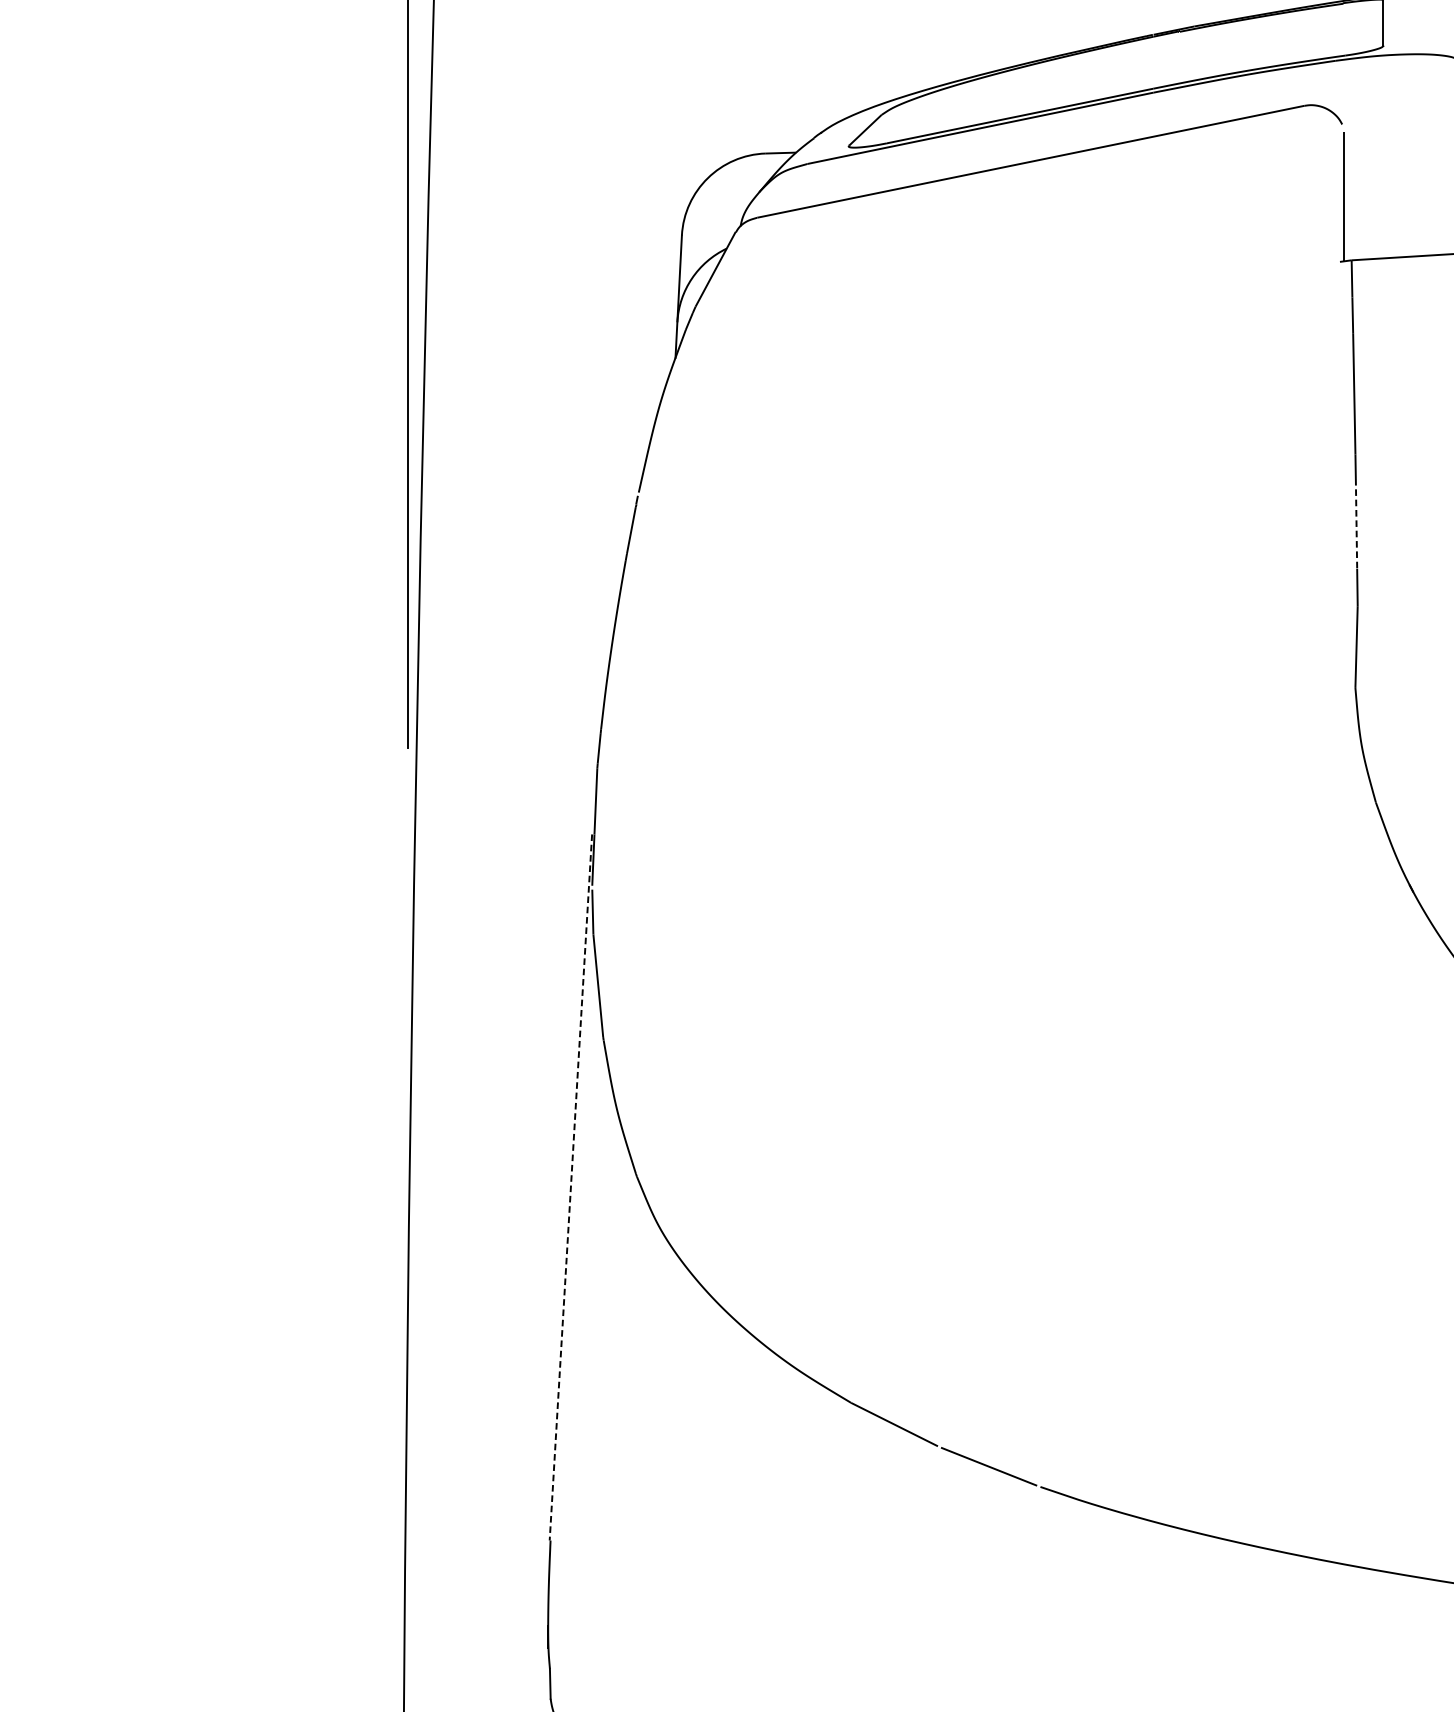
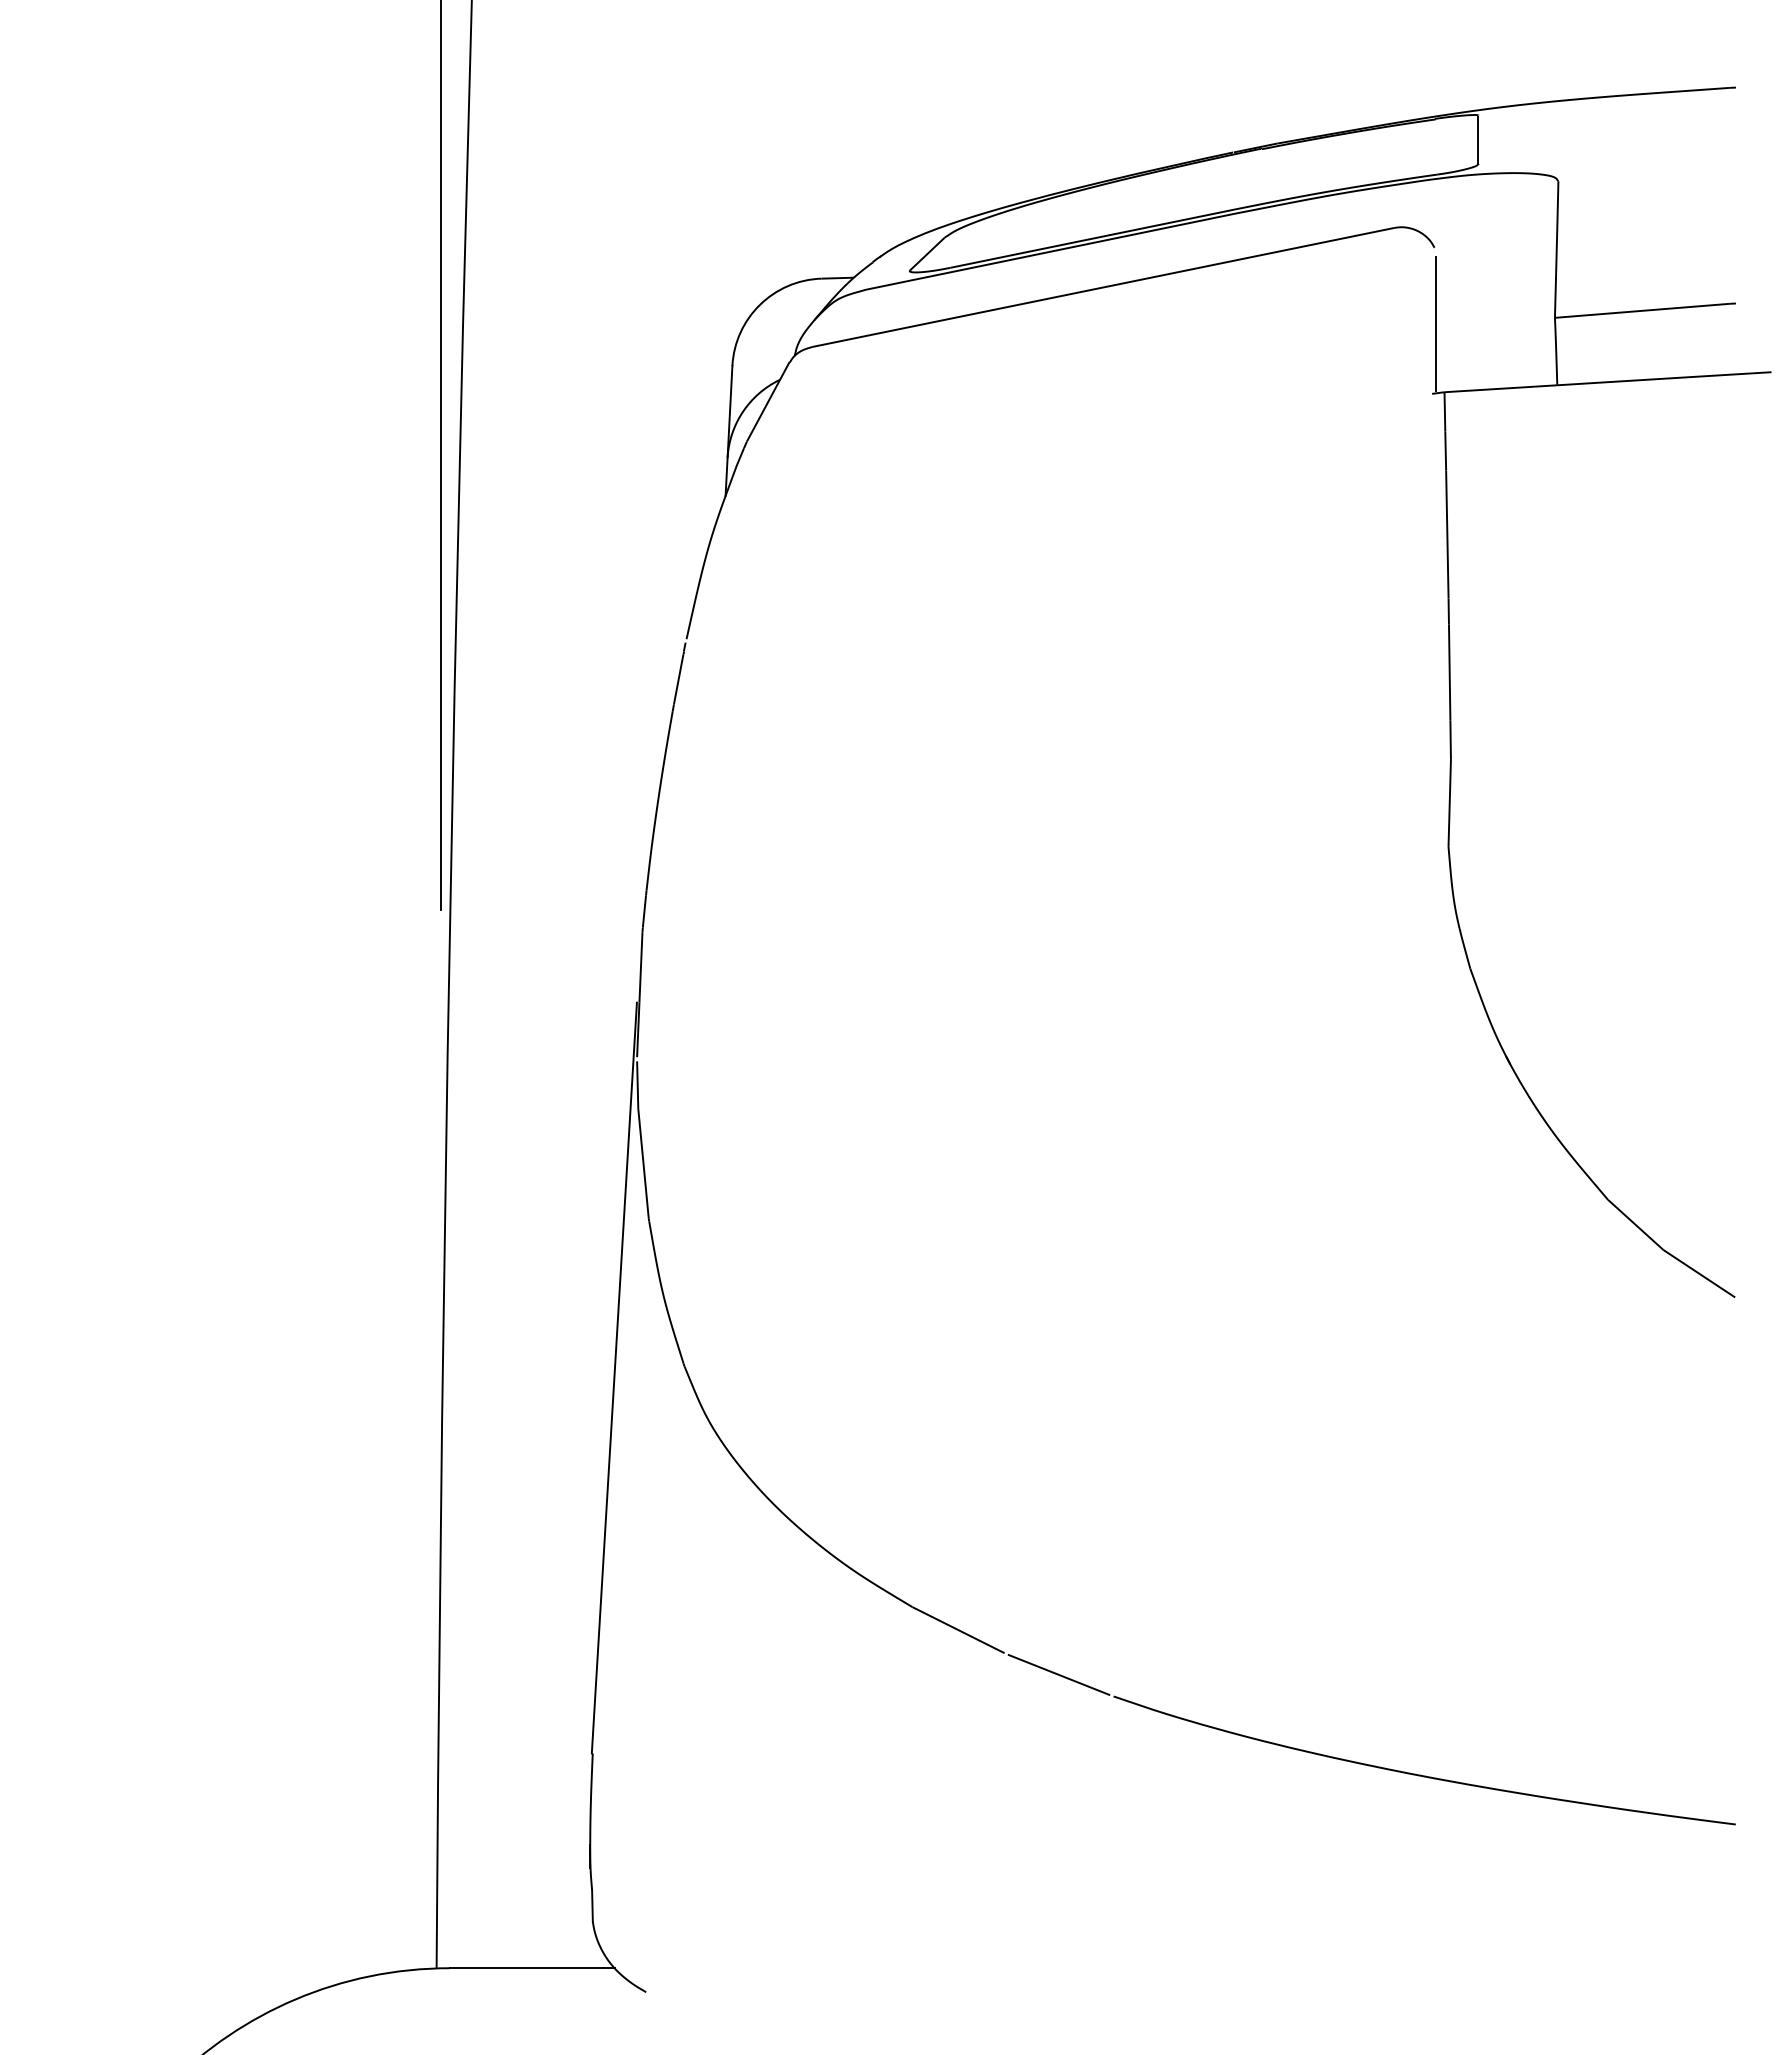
line: (1356, 523) -> (1449, 672), dashed -> solid
line: (571, 1187) -> (614, 1378), dashed -> solid

